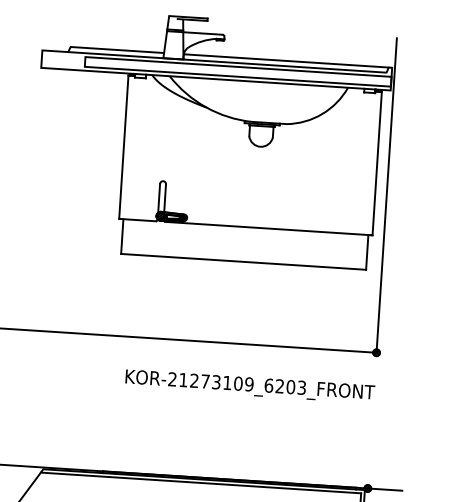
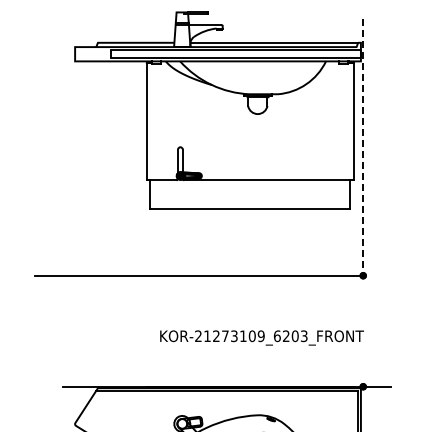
line: (387, 195) -> (363, 147), solid -> dashed
text: (249, 385) -> (261, 337), moved

